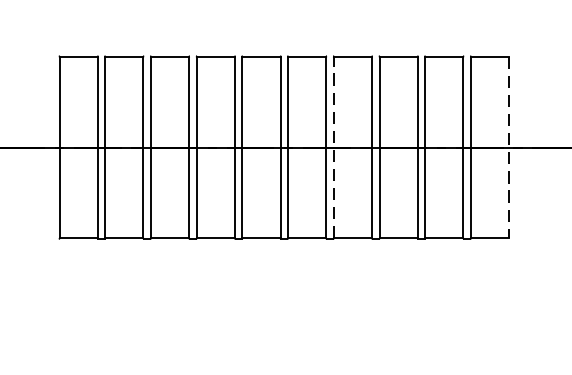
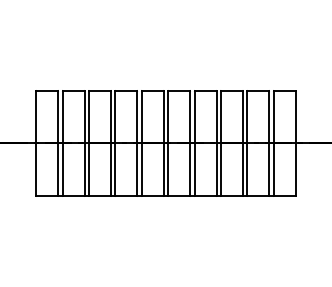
line: (333, 147) -> (194, 143), dashed -> solid
line: (508, 147) -> (295, 143), dashed -> solid

